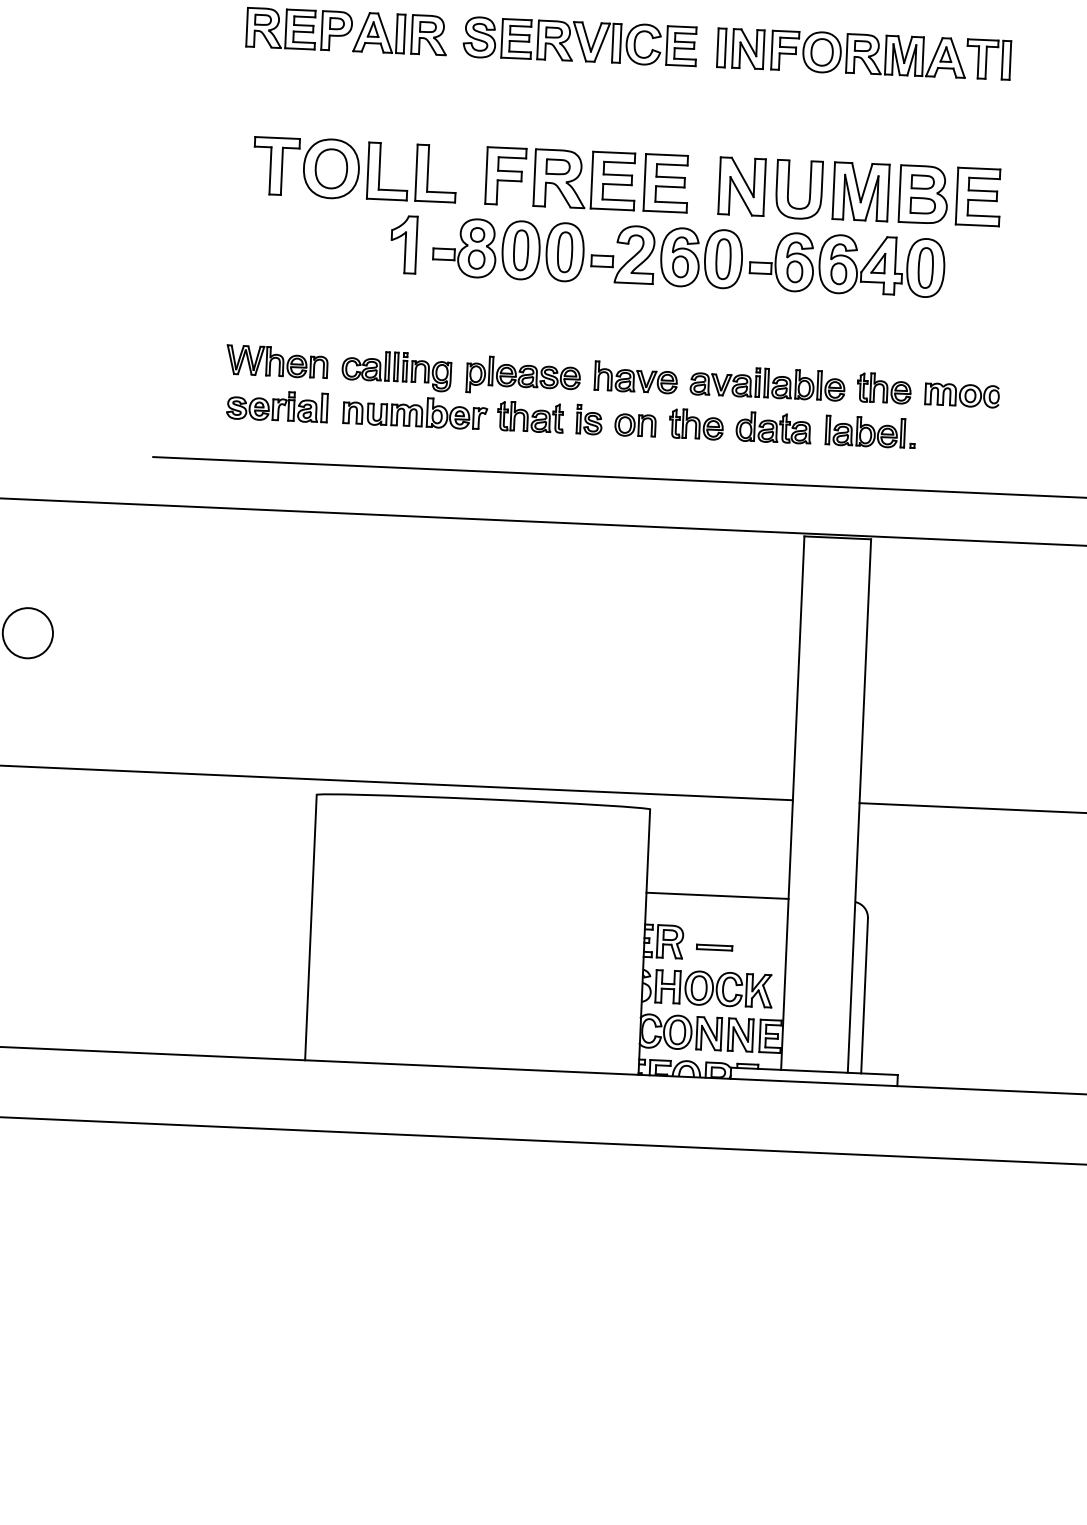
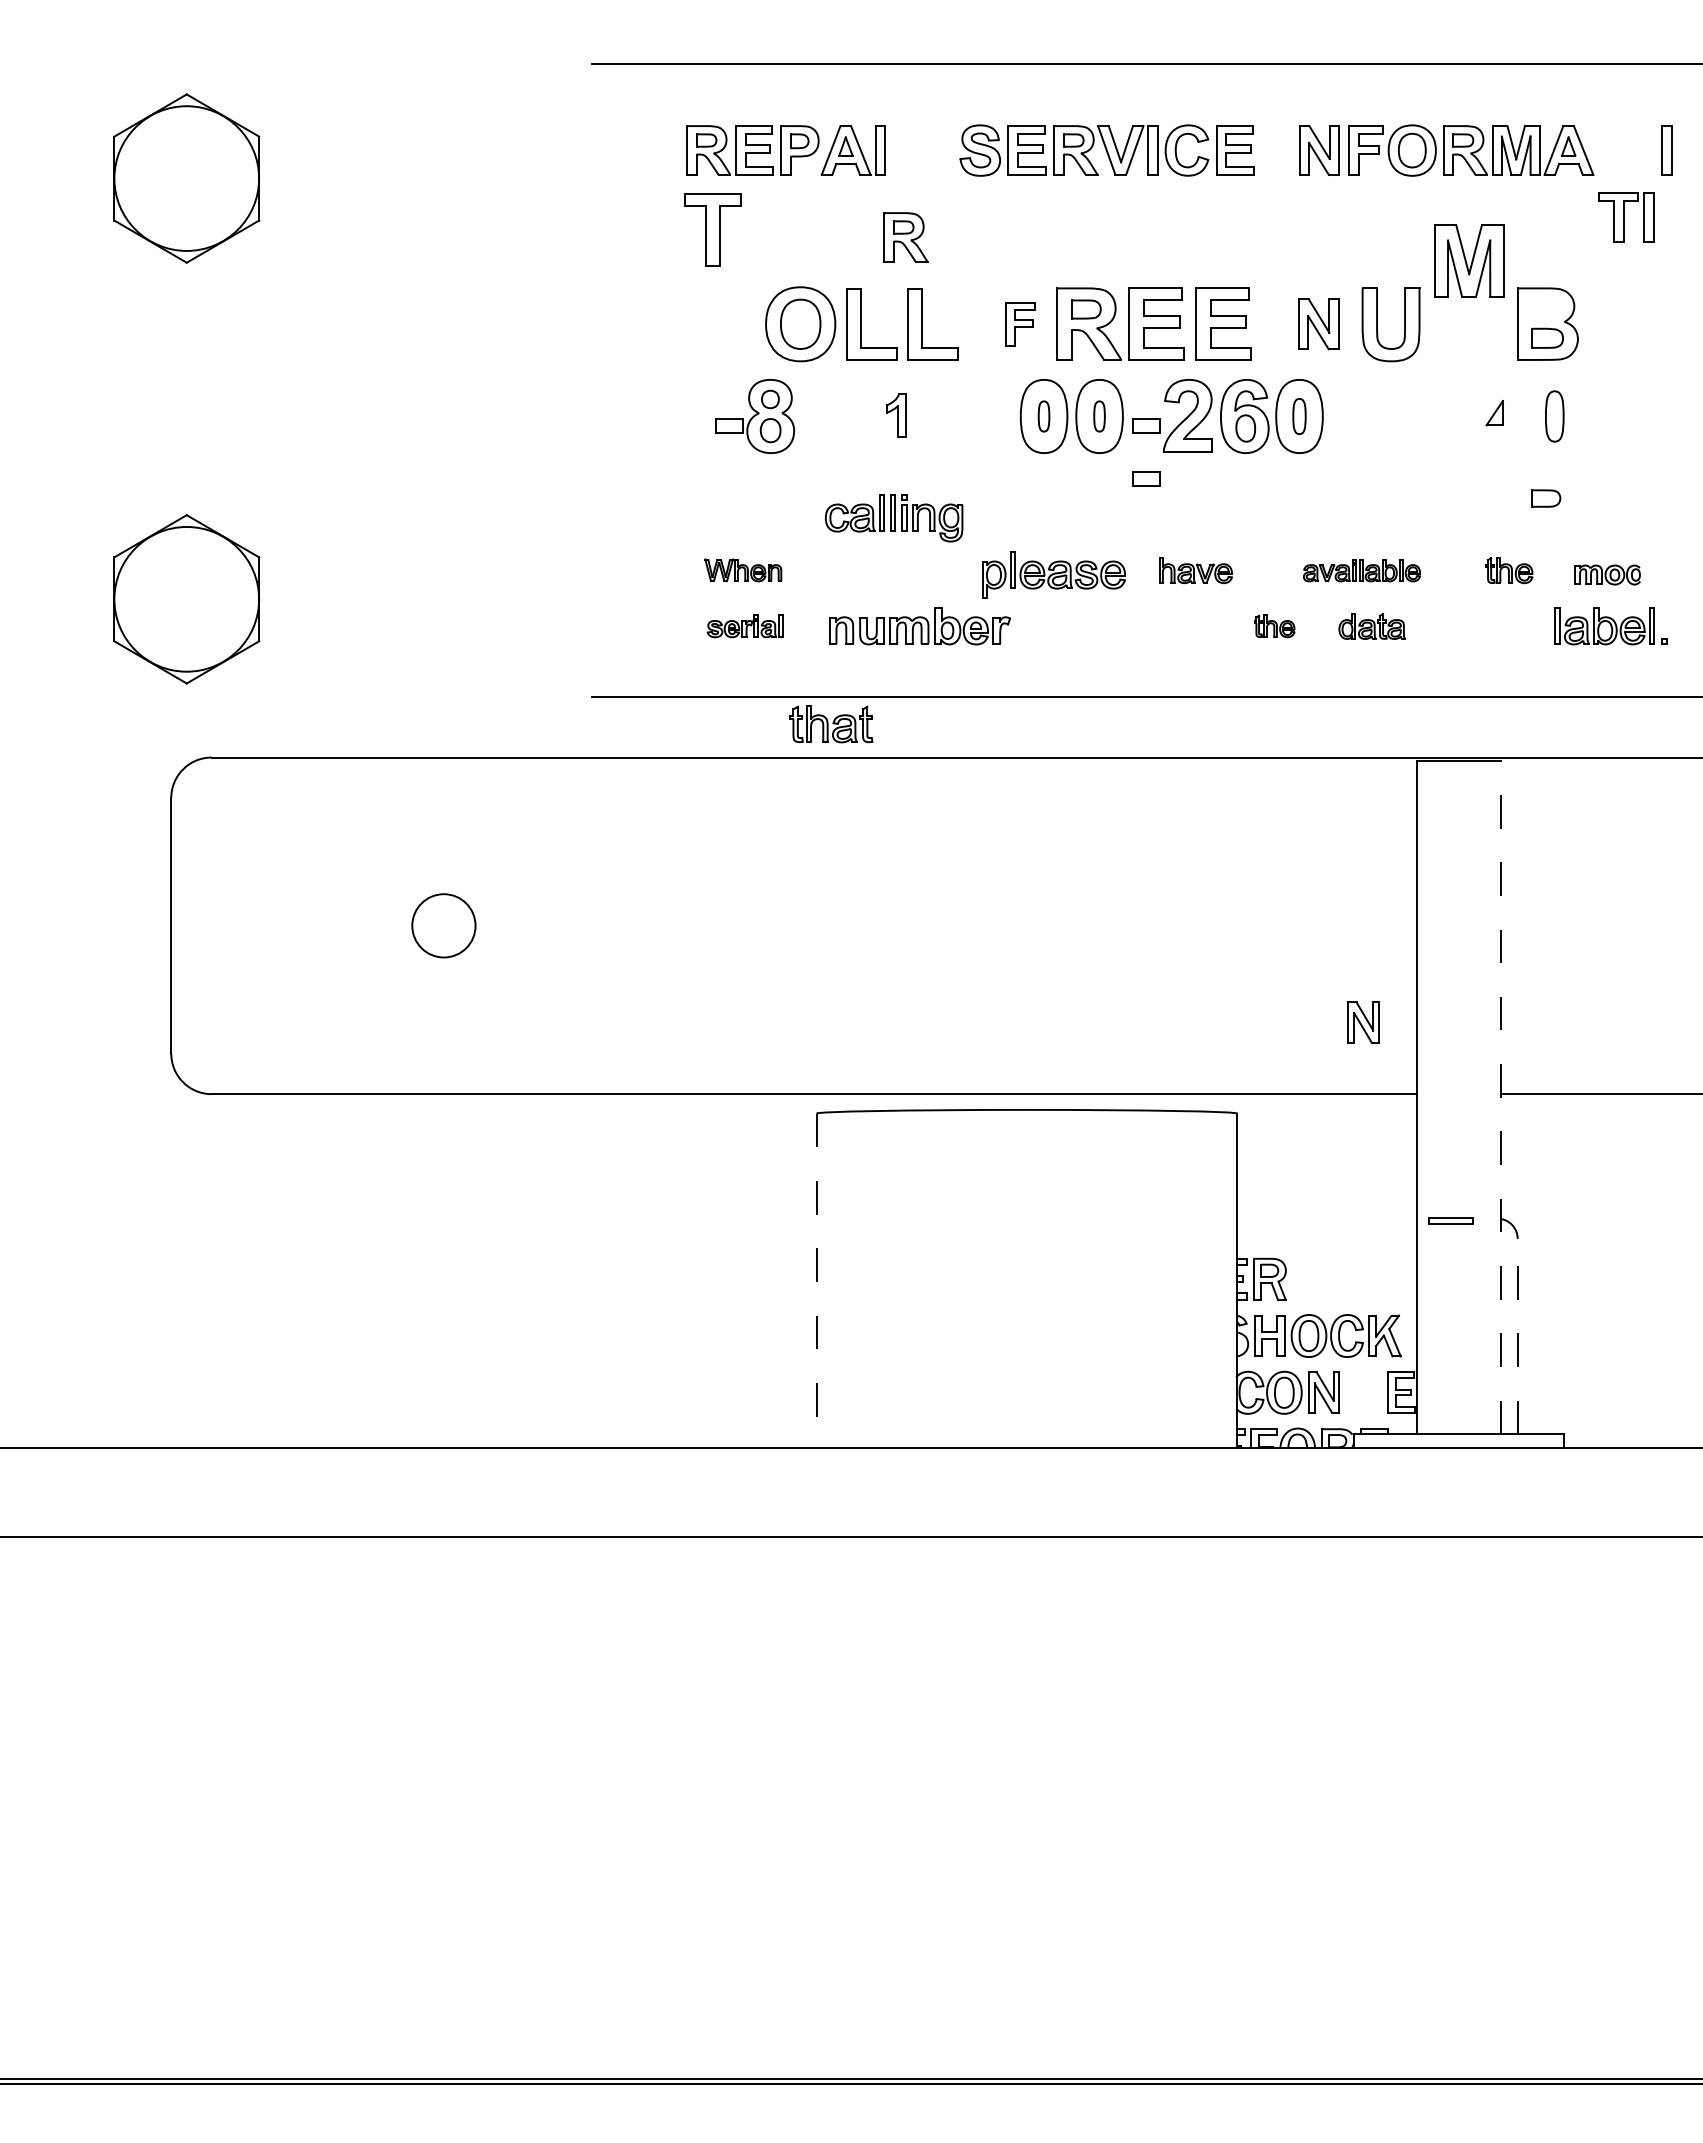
part: (429, 35) -> (905, 237), moved
part: (721, 47) -> (1666, 150), moved
part: (988, 59) -> (1626, 217), moved
part: (275, 165) -> (712, 229), moved
part: (505, 175) -> (1020, 323), size x0.6
part: (922, 182) -> (1546, 498), moved
part: (741, 186) -> (1318, 323), size x0.7
part: (861, 191) -> (1469, 260), moved
part: (978, 196) -> (1617, 323), removed
part: (404, 244) -> (896, 415), size x0.6
part: (464, 247) -> (754, 416), moved
part: (520, 250) -> (1043, 416), size x0.6
part: (565, 252) -> (1099, 416), size x0.6
part: (723, 259) -> (1299, 416), size x0.7
part: (847, 263) -> (1455, 415), removed
part: (600, 303) -> (1146, 478), added
part: (277, 361) -> (743, 570), size x0.6
part: (397, 371) -> (894, 518), moved
part: (635, 377) -> (1195, 570), size x0.7
part: (767, 383) -> (1361, 570), size x0.6
part: (884, 388) -> (1509, 570), size x0.7
part: (962, 395) -> (1607, 574), size x0.7
part: (277, 406) -> (745, 626), size x0.6
part: (530, 417) -> (831, 724), moved
part: (589, 420) -> (1139, 626), removed
part: (696, 424) -> (1274, 626), size x0.6
part: (635, 425) -> (1197, 630), removed
part: (773, 428) -> (1371, 626), size x0.7
part: (869, 432) -> (1610, 626), moved
line: (859, 805) -> (1500, 1097), solid -> dashed
line: (717, 895) -> (1326, 1218), removed
line: (310, 927) -> (816, 1281), solid -> dashed
part: (714, 947) -> (1450, 1220), moved
line: (864, 995) -> (1517, 1336), solid -> dashed
part: (740, 1034) -> (1363, 1022), moved

